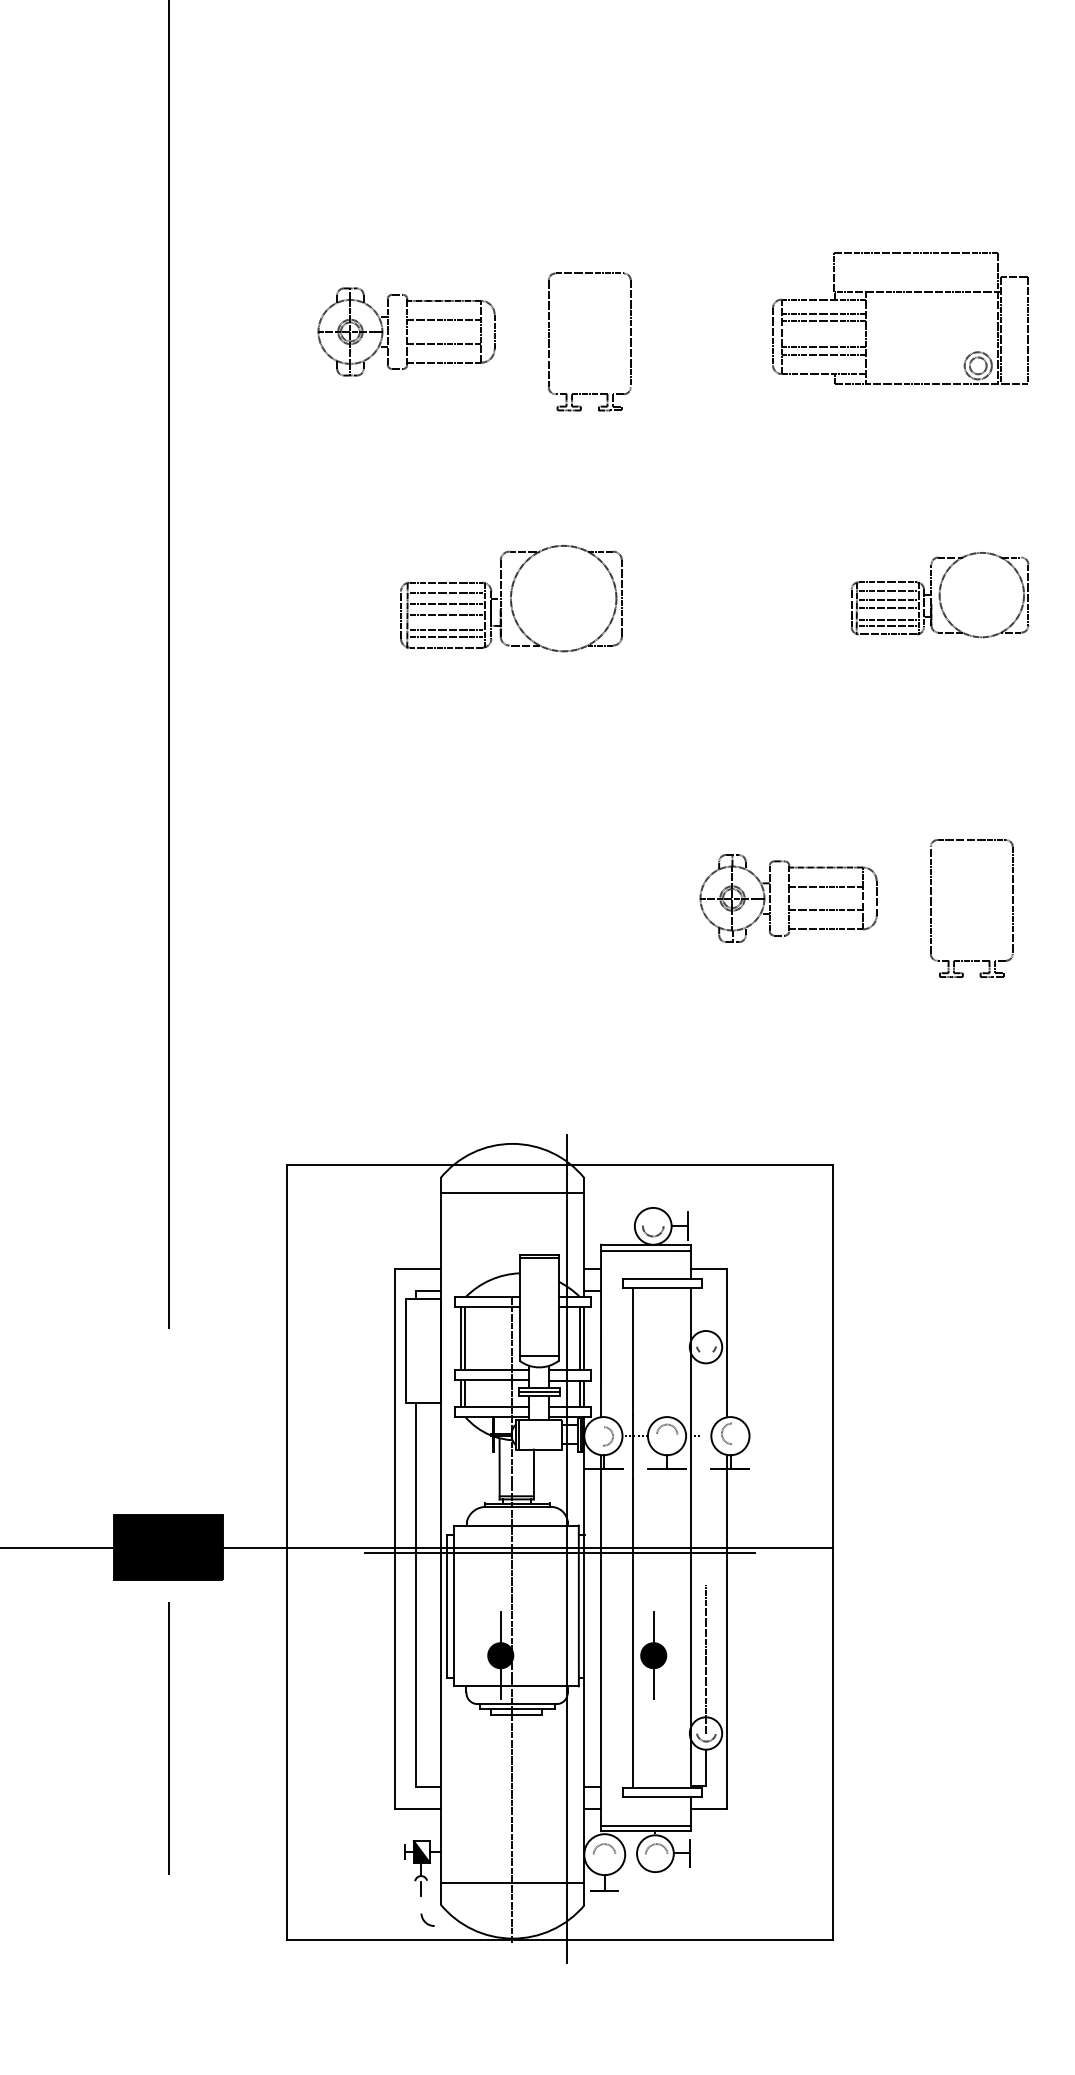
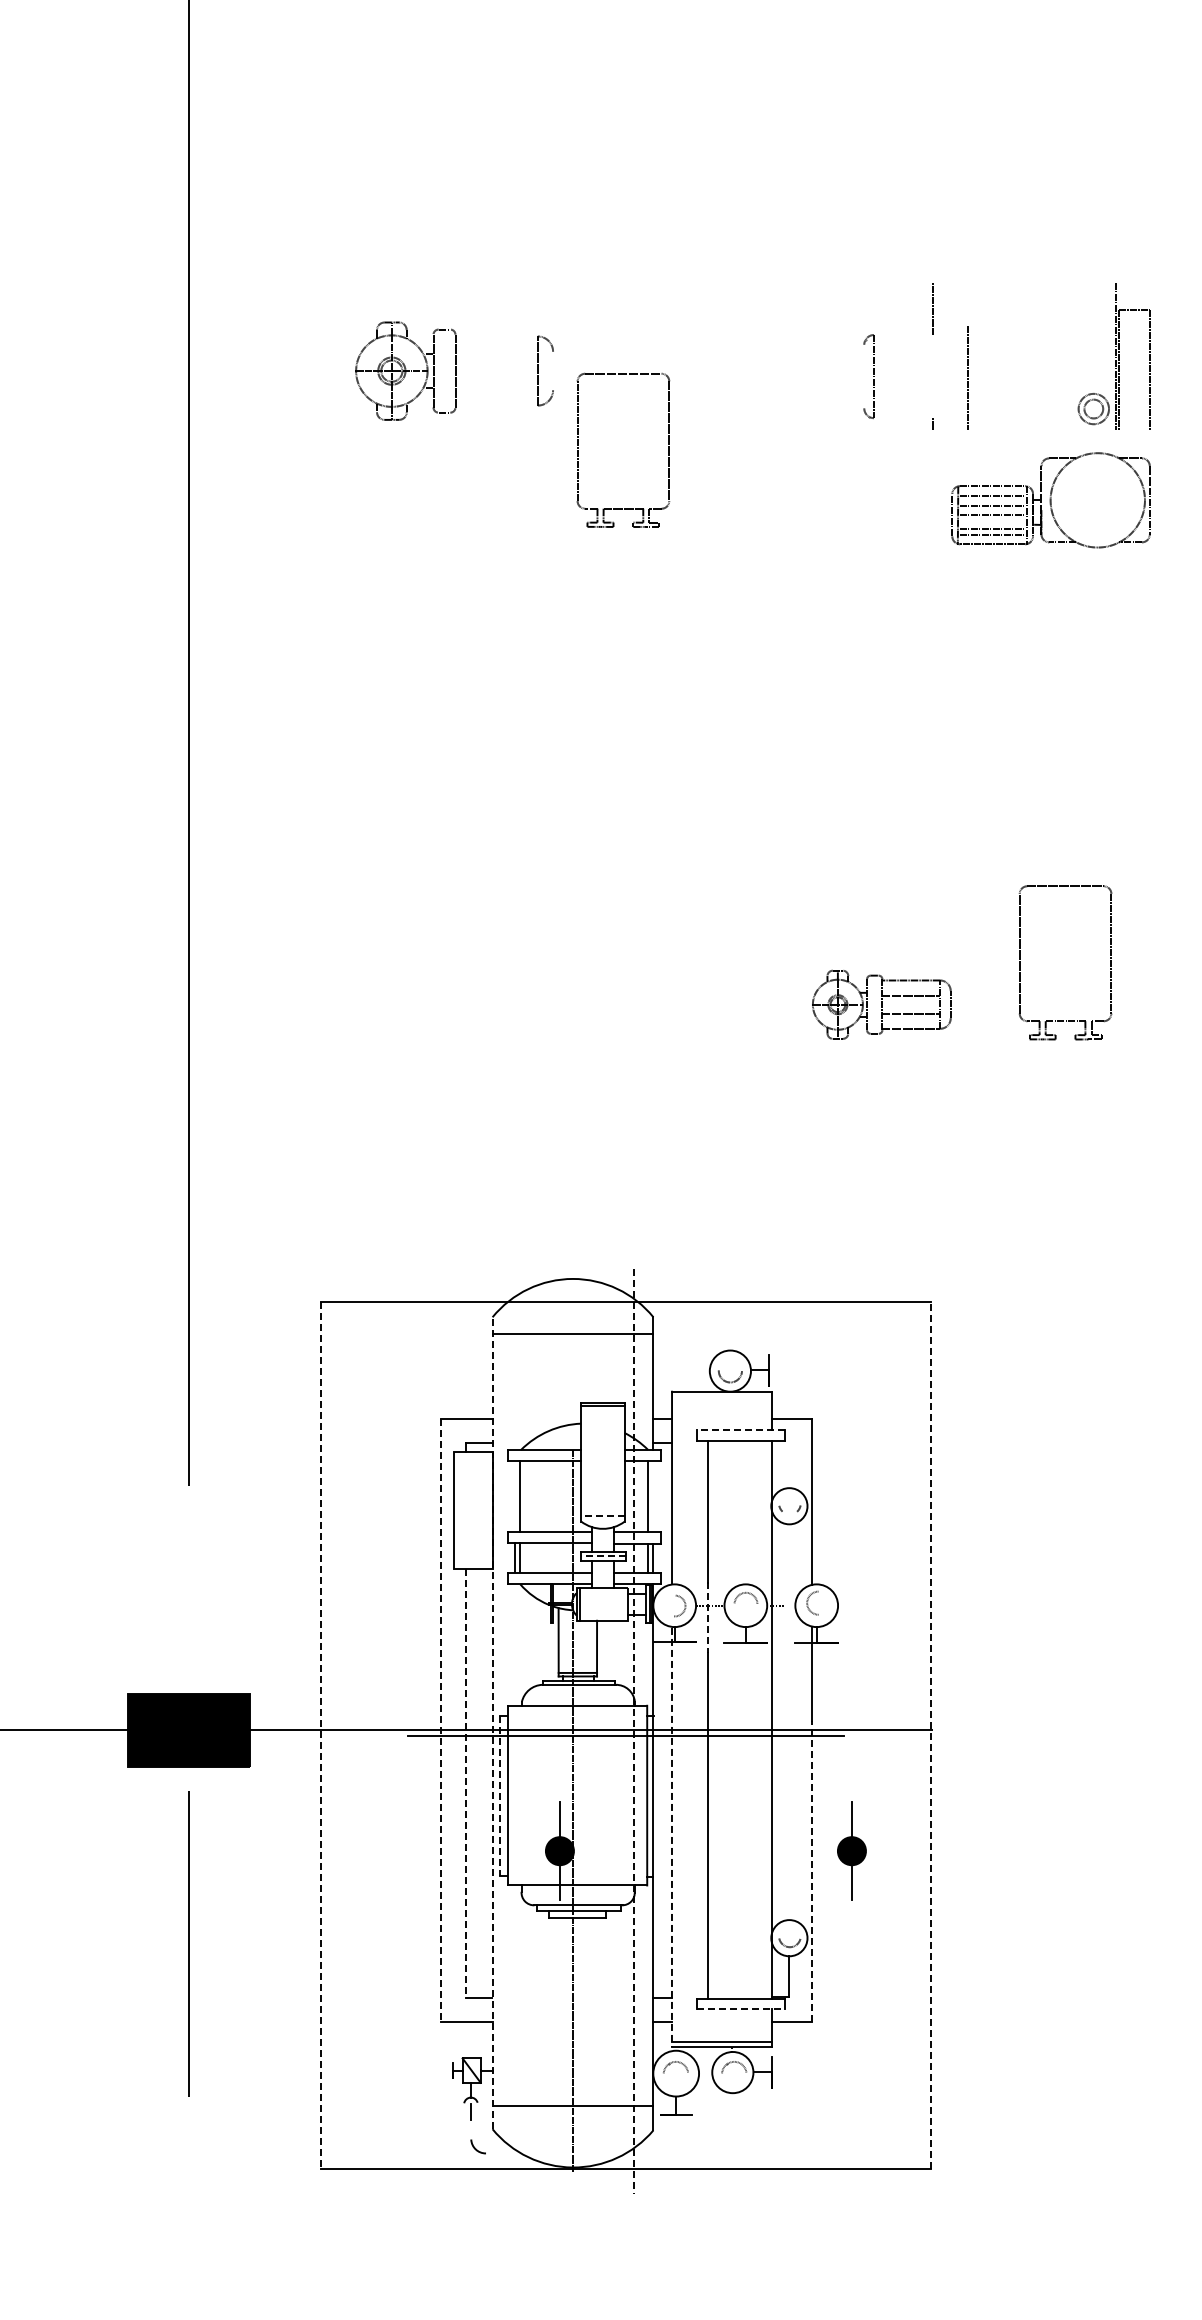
line: (915, 253) -> (1023, 283), removed
line: (917, 292) -> (1025, 326), removed
line: (444, 300) -> (496, 336), removed
line: (824, 300) -> (921, 335), removed
line: (824, 313) -> (921, 350), removed
line: (444, 320) -> (496, 358), removed
line: (824, 320) -> (921, 358), removed
line: (495, 331) -> (553, 370), removed
line: (773, 336) -> (864, 376), removed
part: (630, 341) -> (668, 449), moved
line: (444, 343) -> (496, 384), removed
line: (824, 347) -> (921, 388), removed
line: (824, 355) -> (921, 397), removed
line: (444, 362) -> (496, 405), removed
line: (824, 374) -> (921, 418), removed
line: (931, 384) -> (1041, 429), removed
part: (939, 595) -> (1050, 500), moved
part: (511, 598) -> (571, 669), removed
part: (788, 898) -> (881, 1004), size x0.7
part: (931, 908) -> (1020, 962), moved
line: (646, 1250) -> (722, 1398), removed
line: (662, 1279) -> (740, 1430), solid -> dashed
line: (461, 1338) -> (515, 1496), removed
line: (584, 1338) -> (653, 1496), removed
line: (538, 1355) -> (602, 1515), solid -> dashed
line: (539, 1392) -> (603, 1556), solid -> dashed
line: (632, 1446) -> (707, 1617), solid -> dashed
line: (394, 1538) -> (441, 1720), solid -> dashed
line: (440, 1541) -> (492, 1723), solid -> dashed
line: (566, 1548) -> (633, 1731), solid -> dashed
line: (286, 1552) -> (320, 1735), solid -> dashed
line: (833, 1552) -> (931, 1735), solid -> dashed
line: (416, 1596) -> (465, 1784), solid -> dashed
line: (447, 1606) -> (500, 1796), solid -> dashed
line: (600, 1643) -> (671, 1837), solid -> dashed
part: (653, 1655) -> (851, 1850), moved
line: (706, 1659) -> (789, 1855), removed
line: (726, 1673) -> (812, 1871), solid -> dashed
line: (662, 1797) -> (740, 2009), solid -> dashed
fill: (421, 1851) -> (471, 2070), removed

